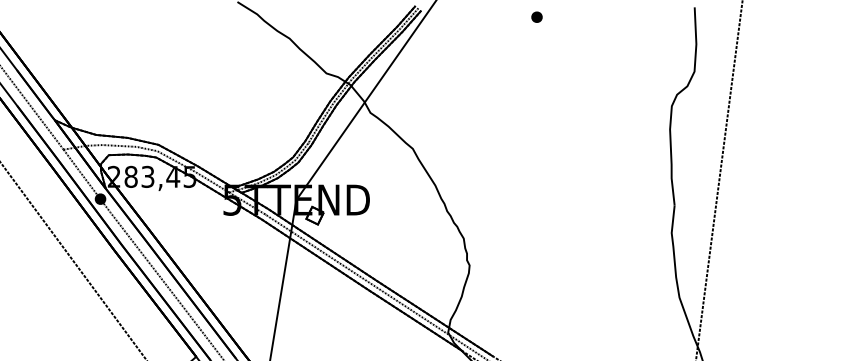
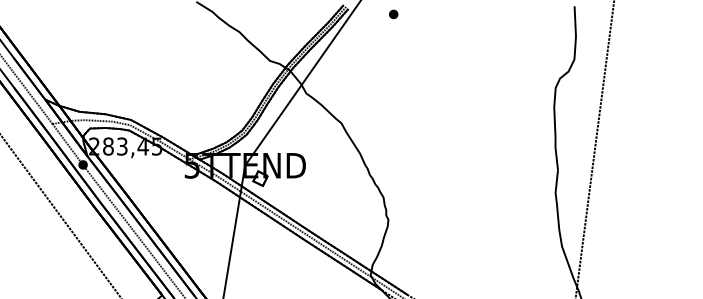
part: (536, 16) -> (393, 13), moved

